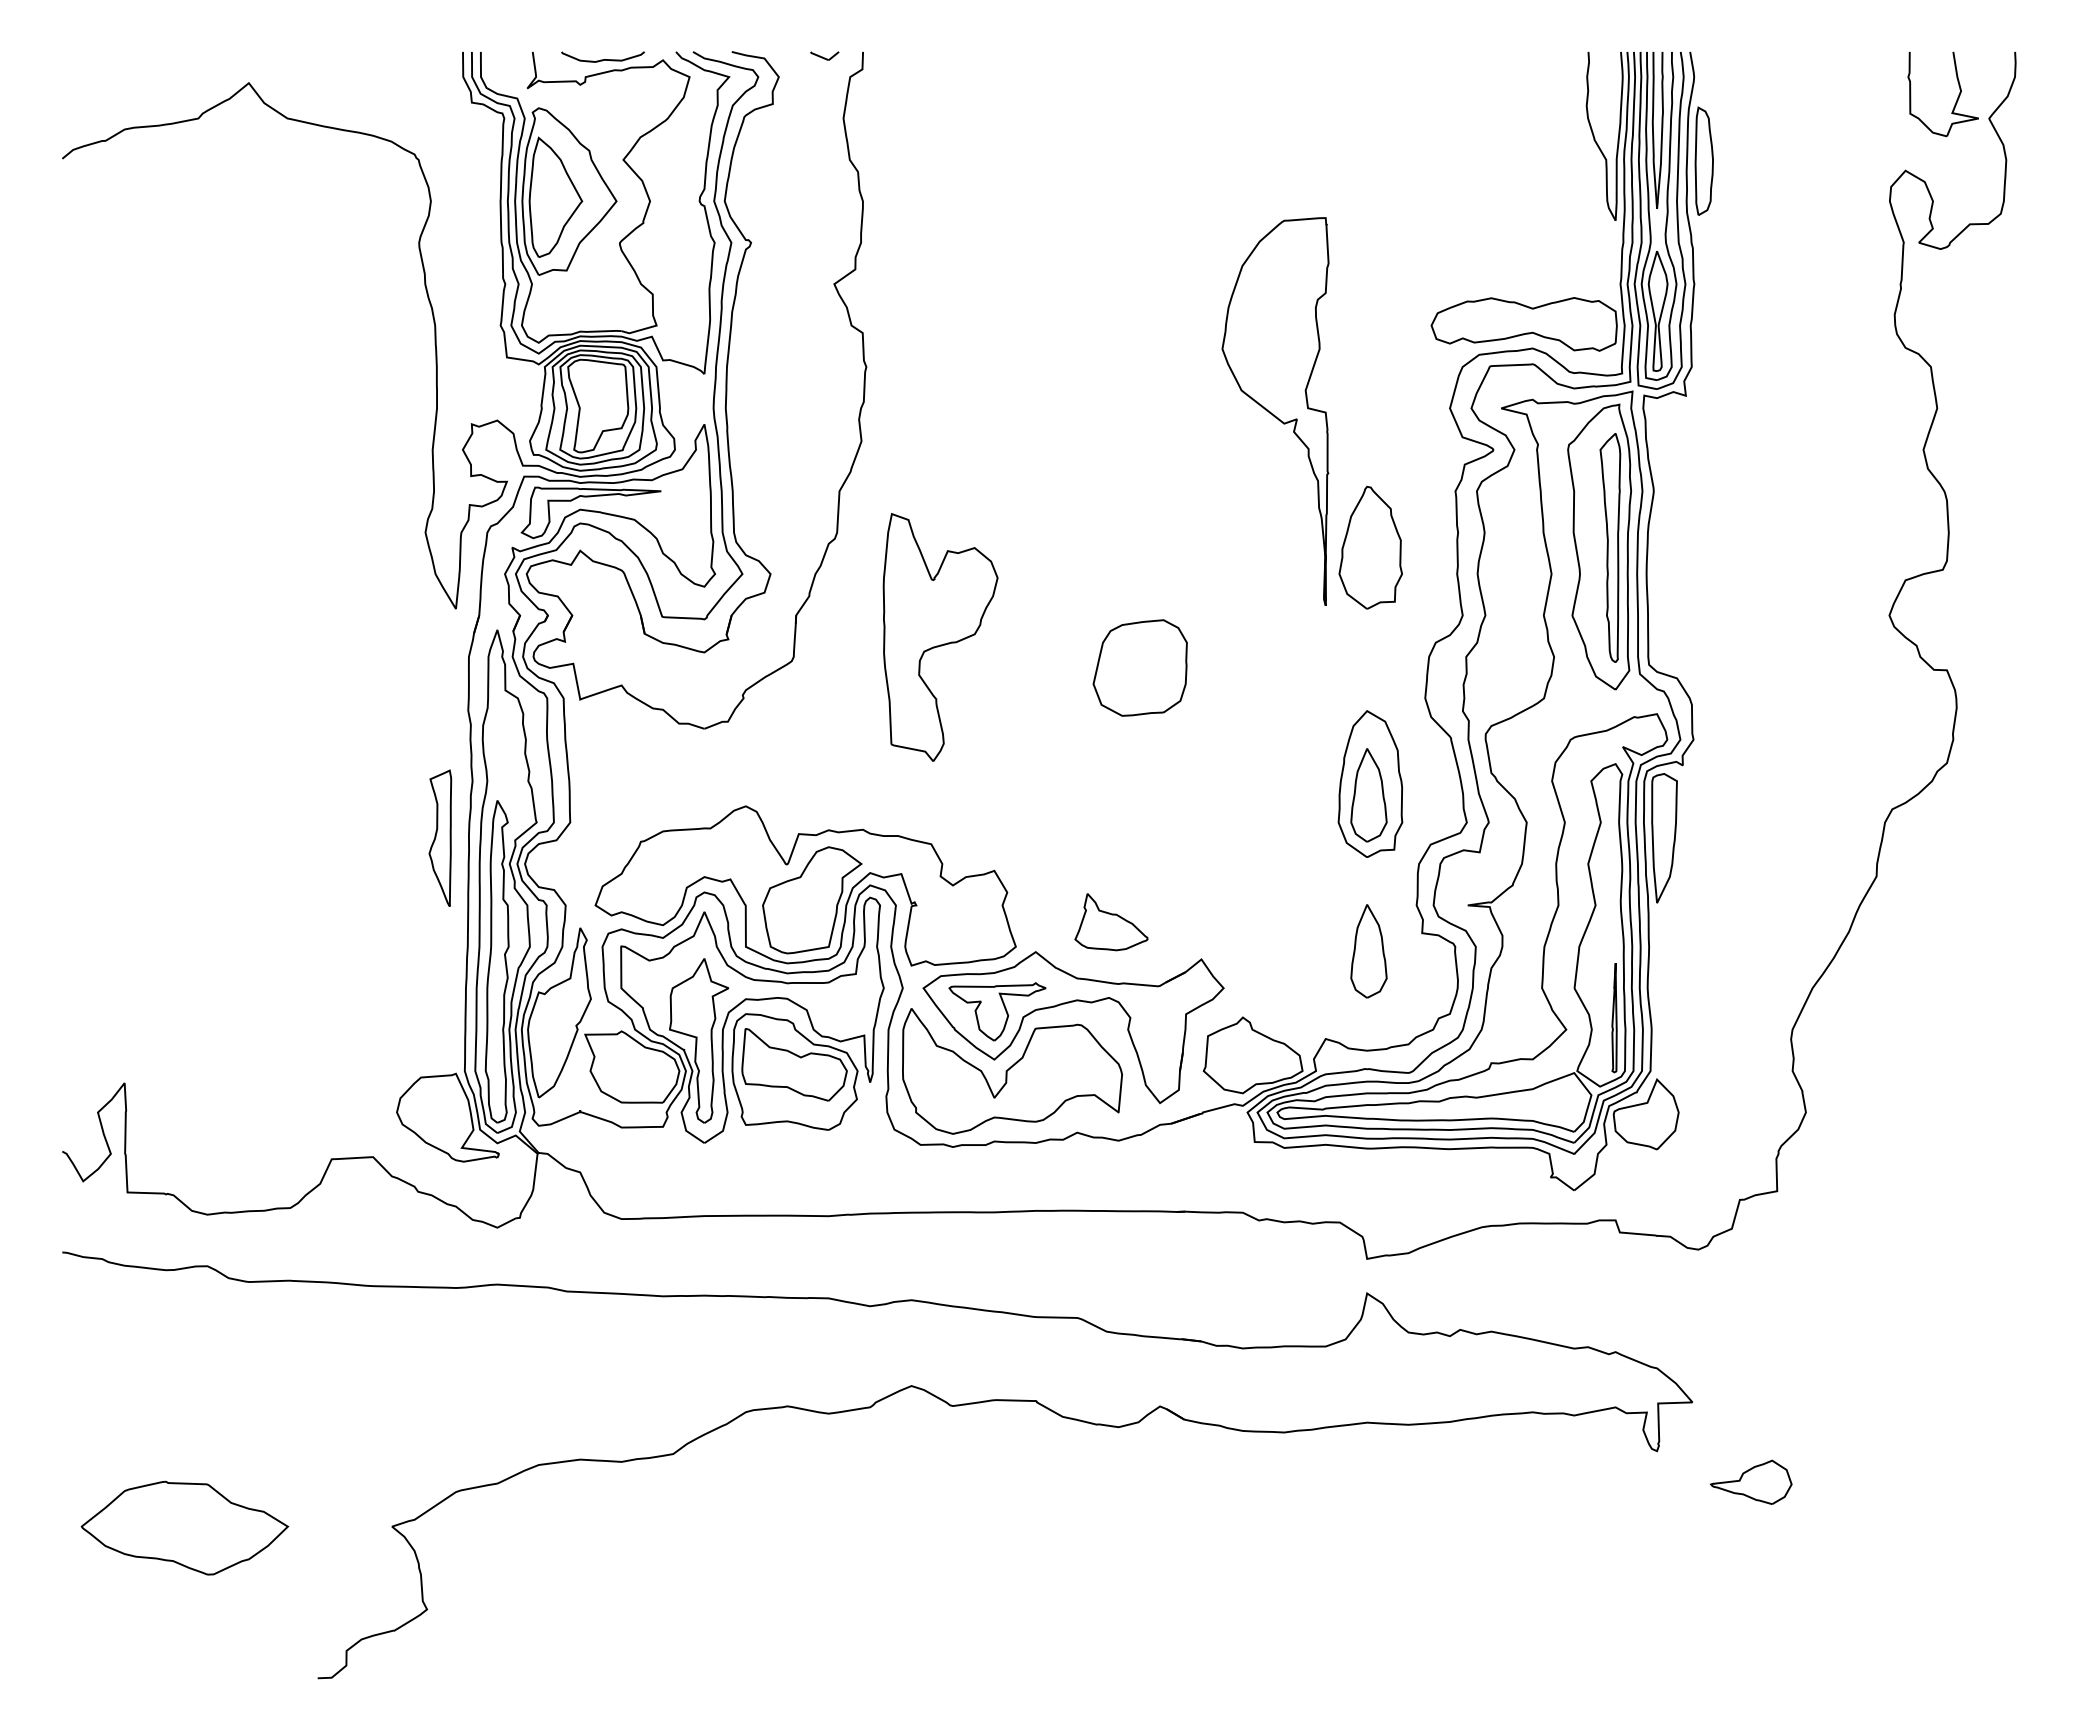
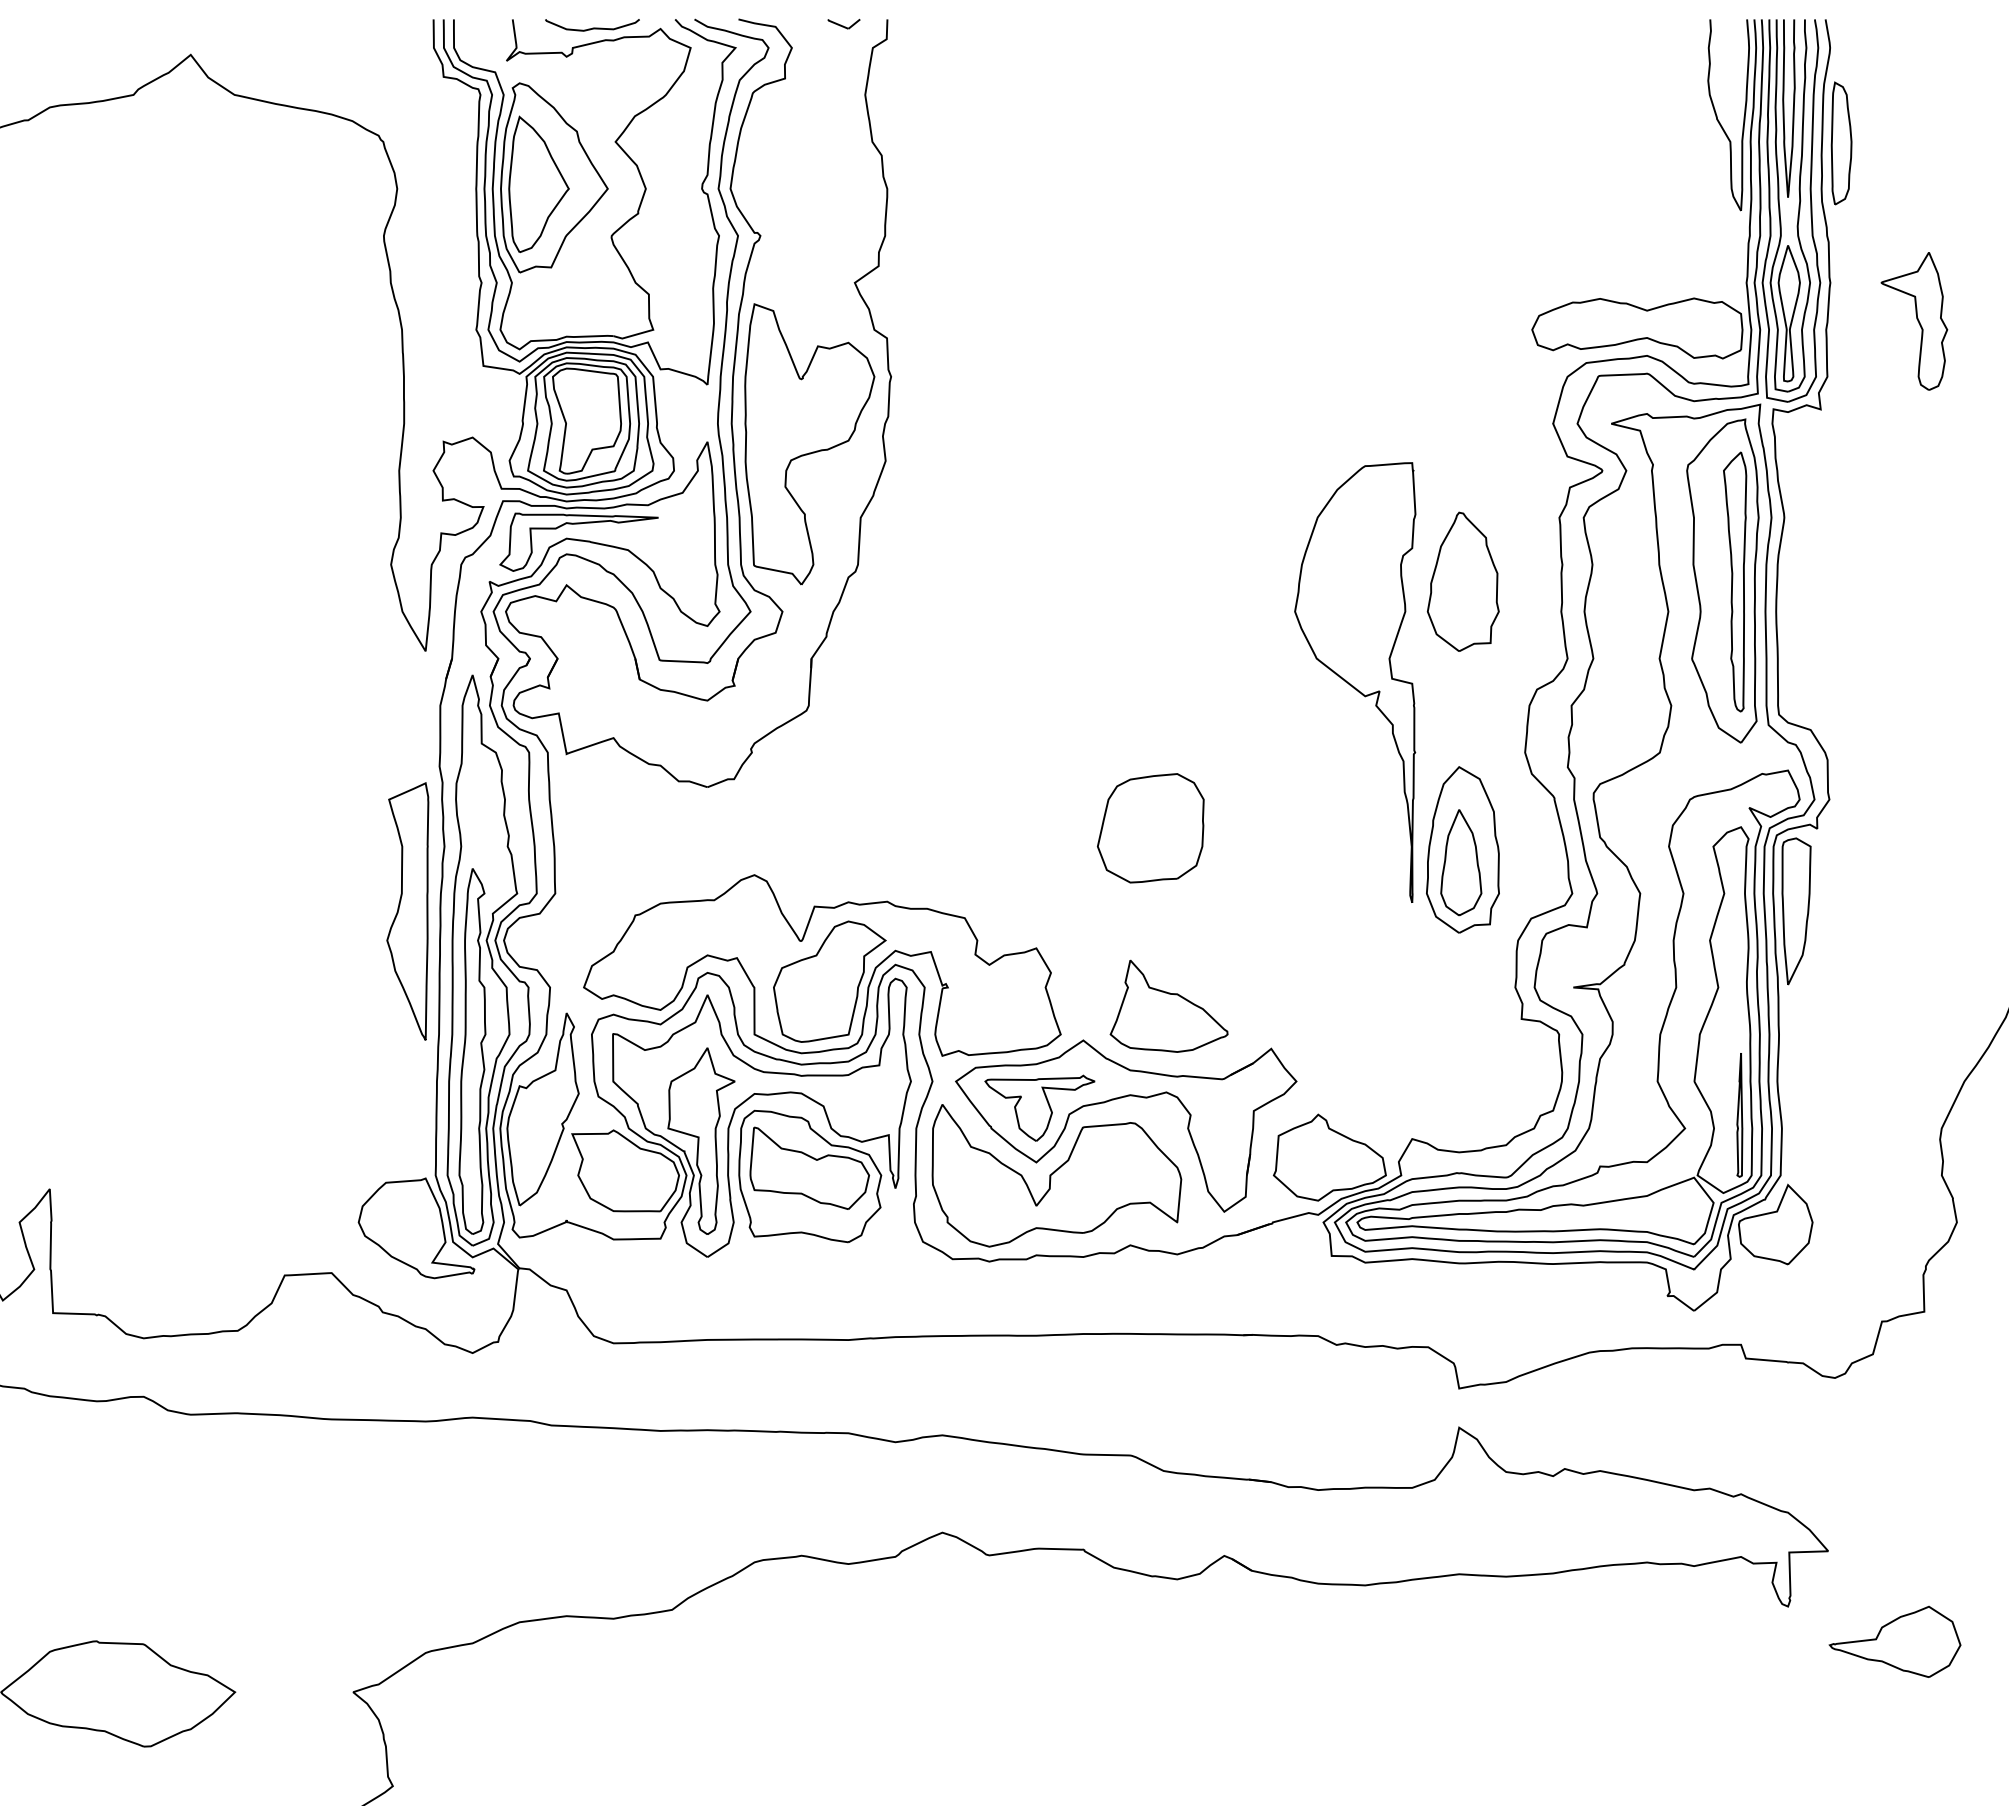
part: (1768, 318) -> (1914, 321), added
part: (1275, 411) -> (1355, 682), moved
part: (940, 637) -> (809, 444), moved
part: (1139, 667) -> (1149, 827), moved
part: (440, 838) -> (408, 911), size x1.67
part: (1111, 922) -> (1169, 1006), size x1.43
part: (1368, 951) -> (1460, 1039), removed
part: (1750, 1482) -> (1894, 1642), size x1.43

